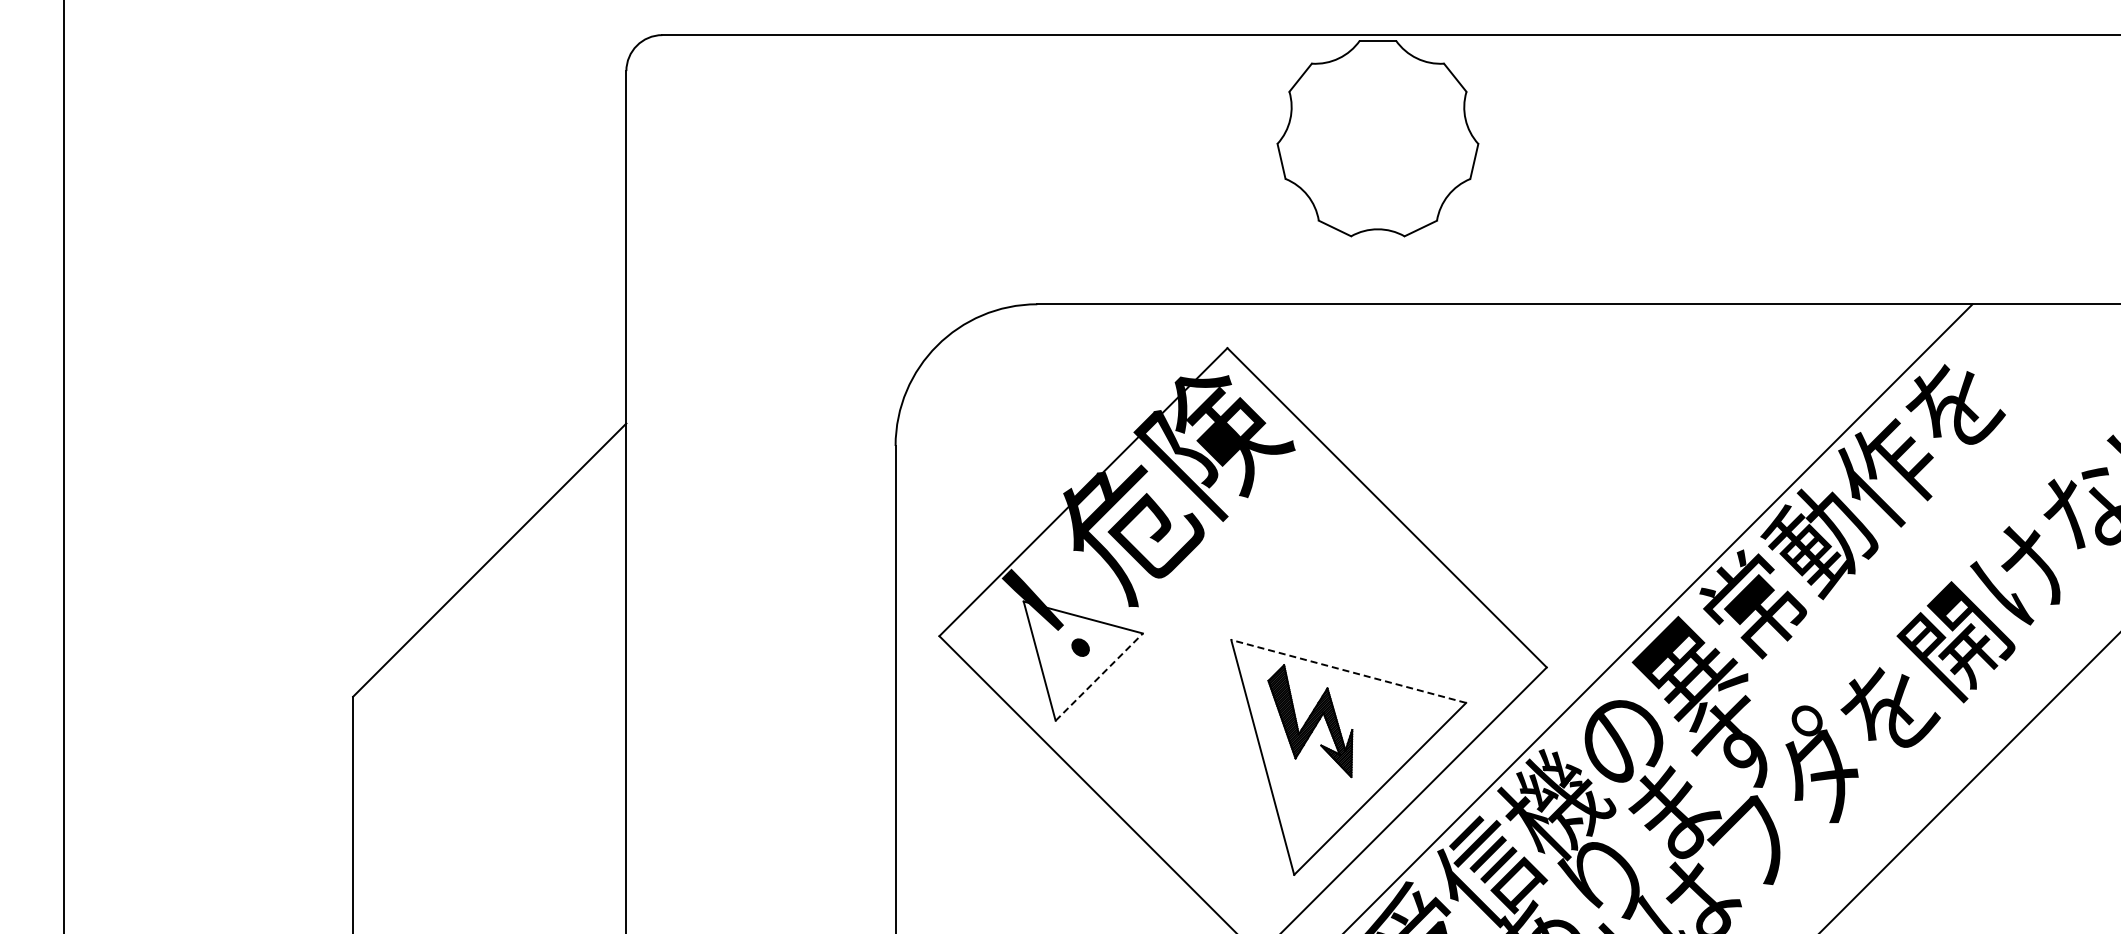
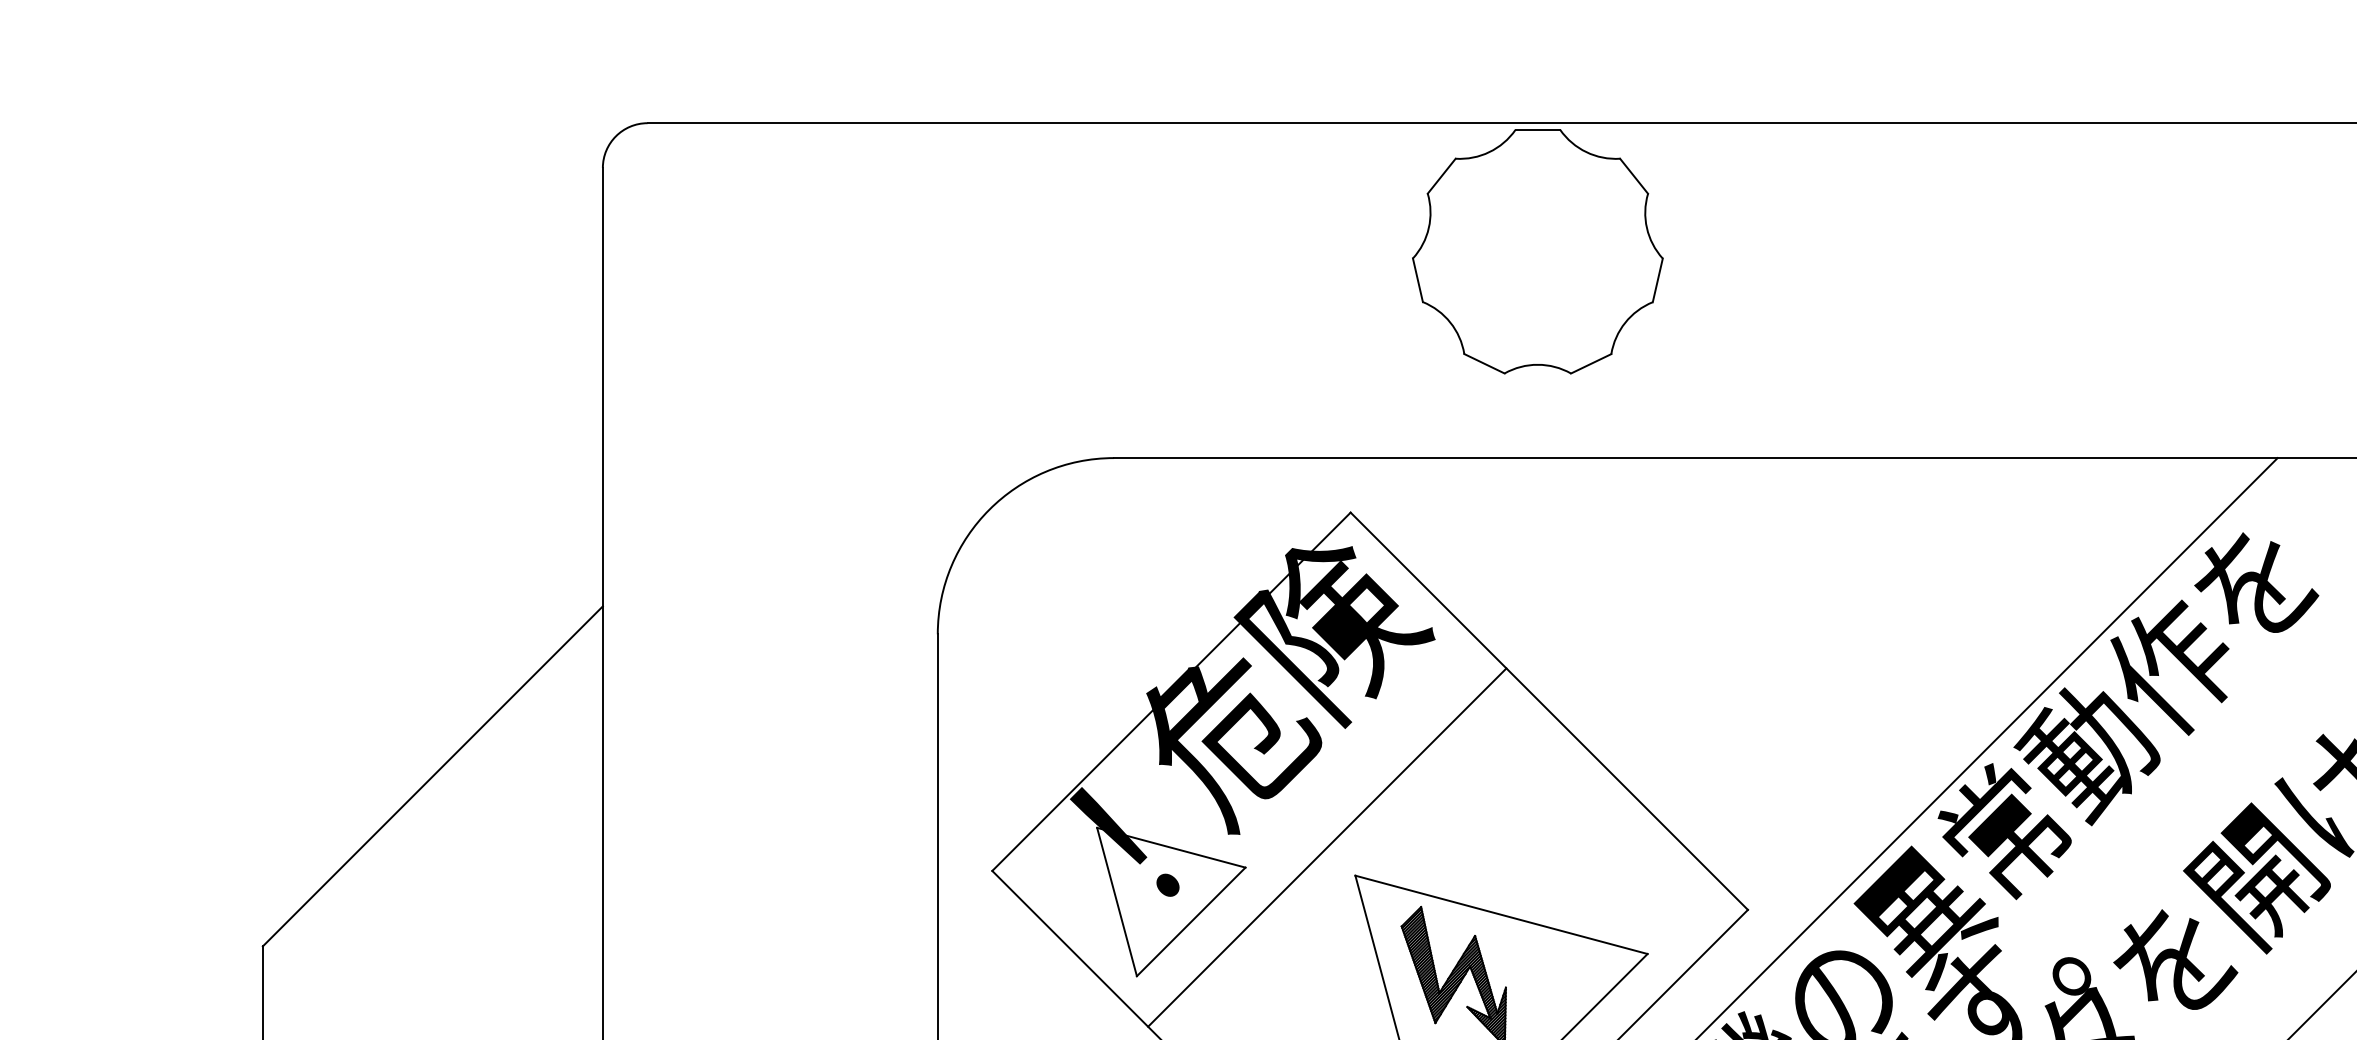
line: (1208, 617) -> (1327, 847), added
line: (1348, 671) -> (1501, 914), dashed -> solid
line: (1099, 677) -> (1191, 922), dashed -> solid

